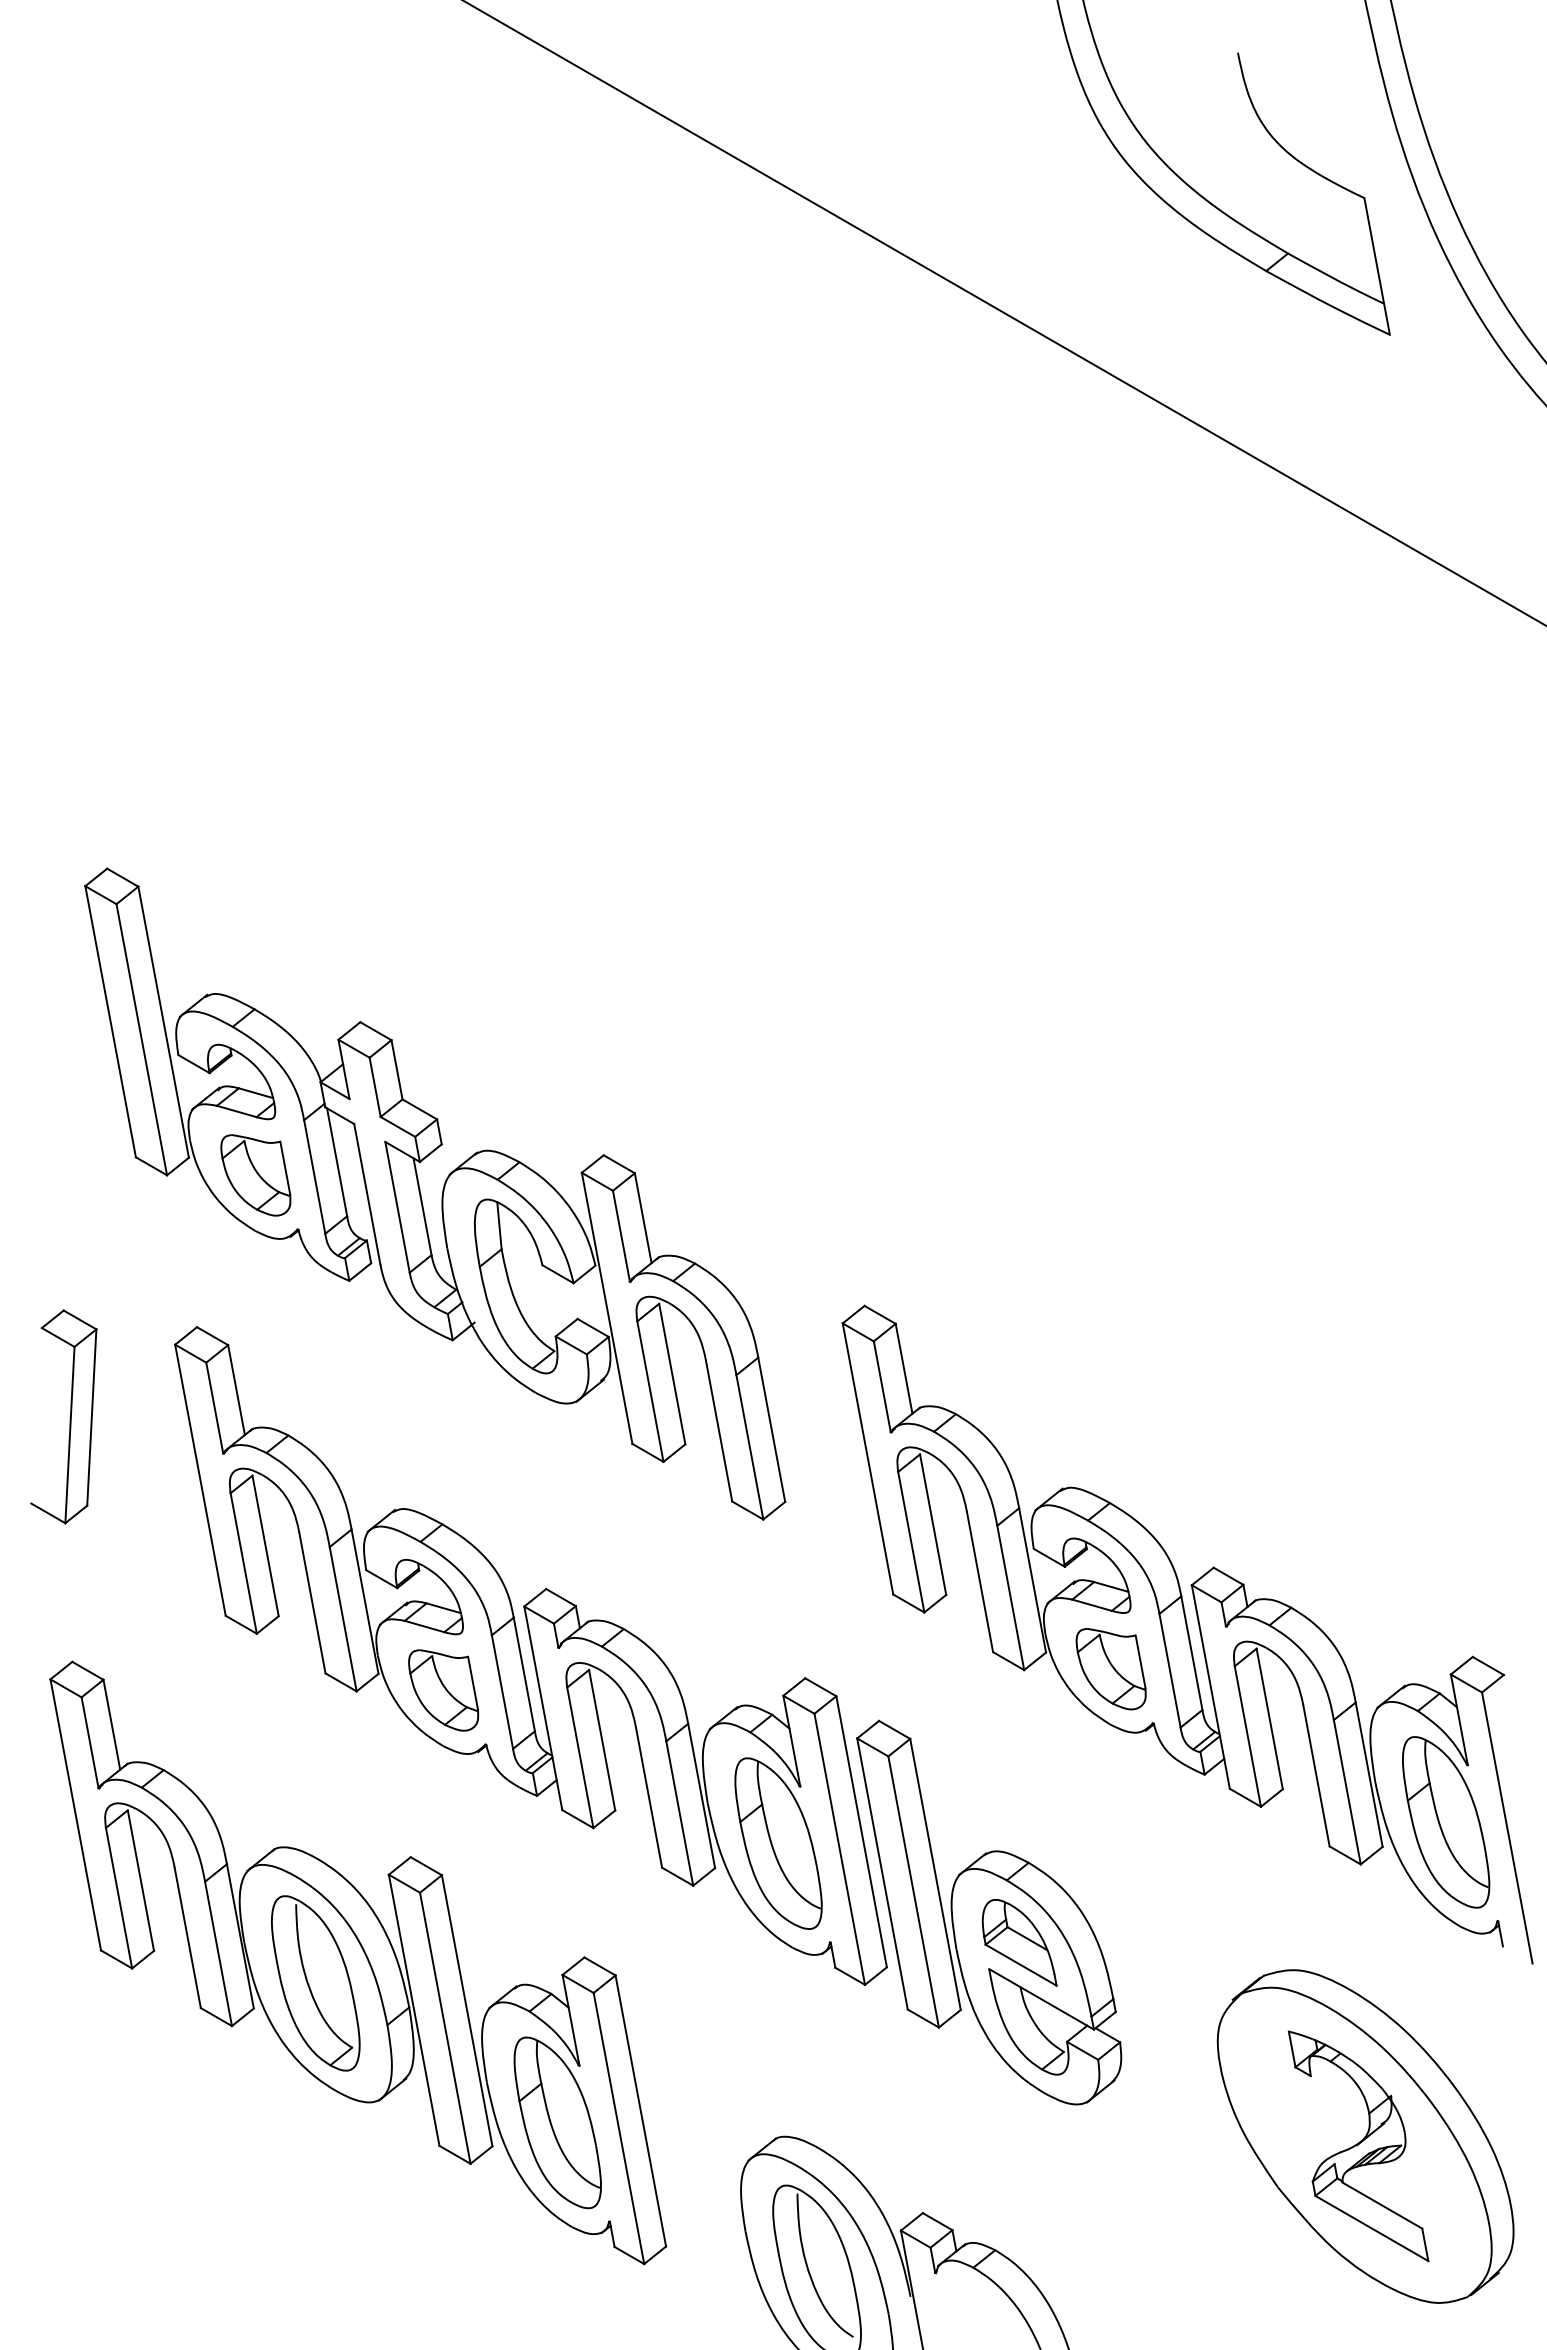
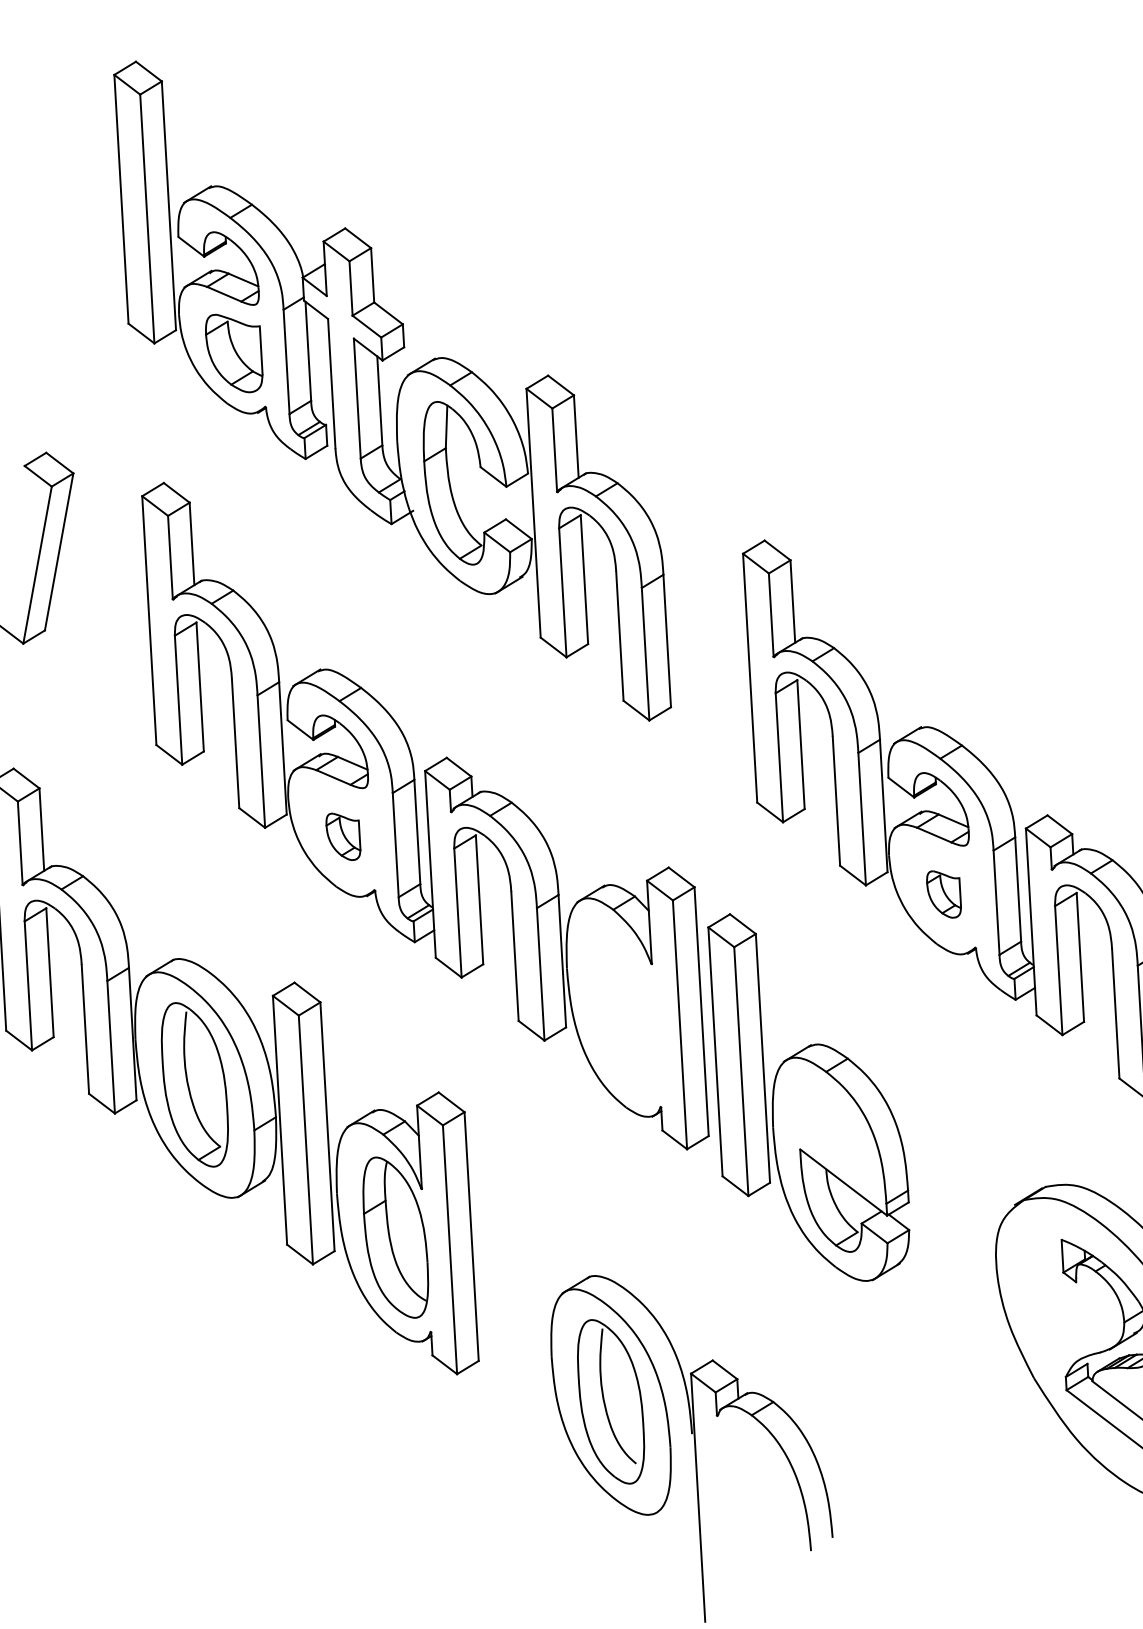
part: (1110, 1669) -> (943, 894), size x0.6
part: (443, 1690) -> (343, 837), size x0.6
part: (778, 1843) -> (625, 1012), removed
part: (1019, 1942) -> (830, 1129), removed

